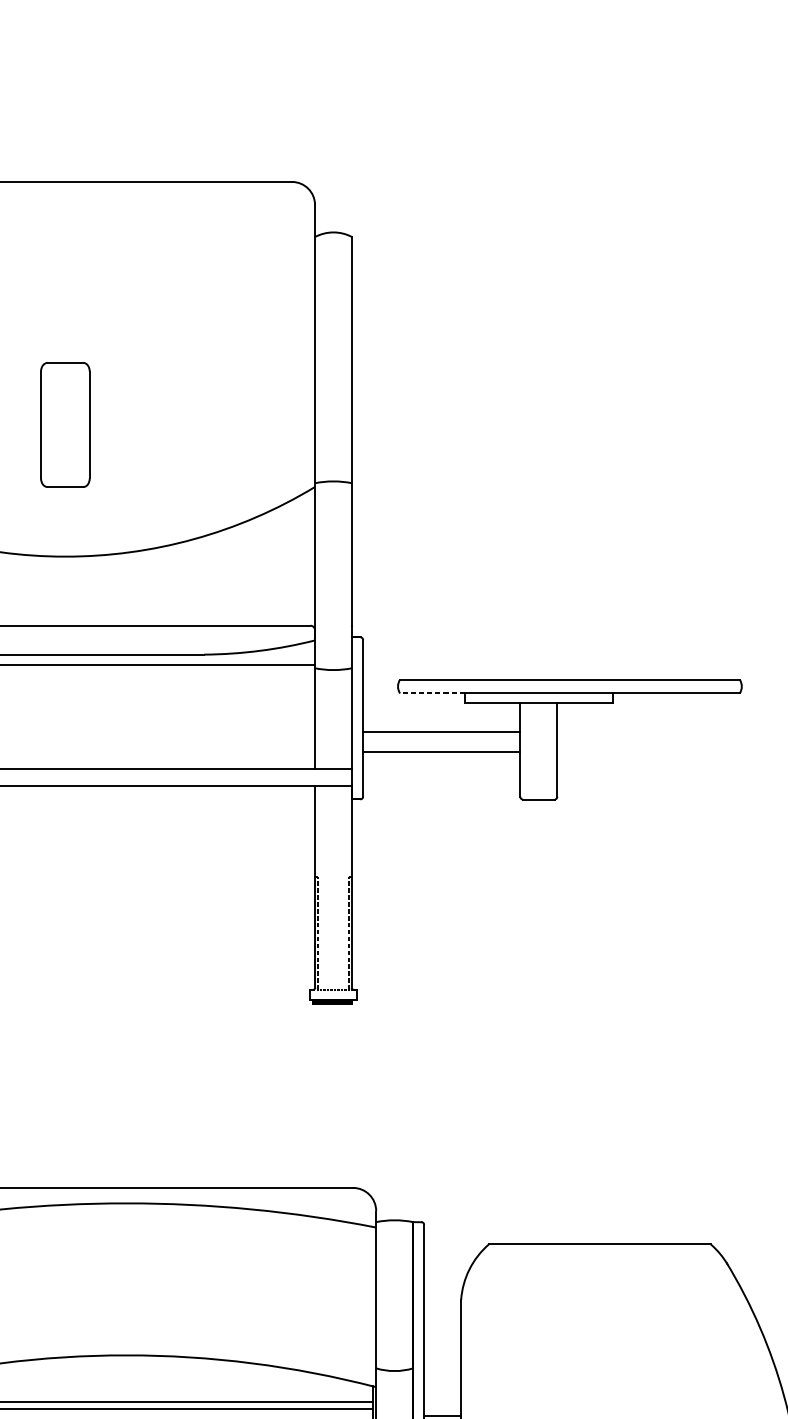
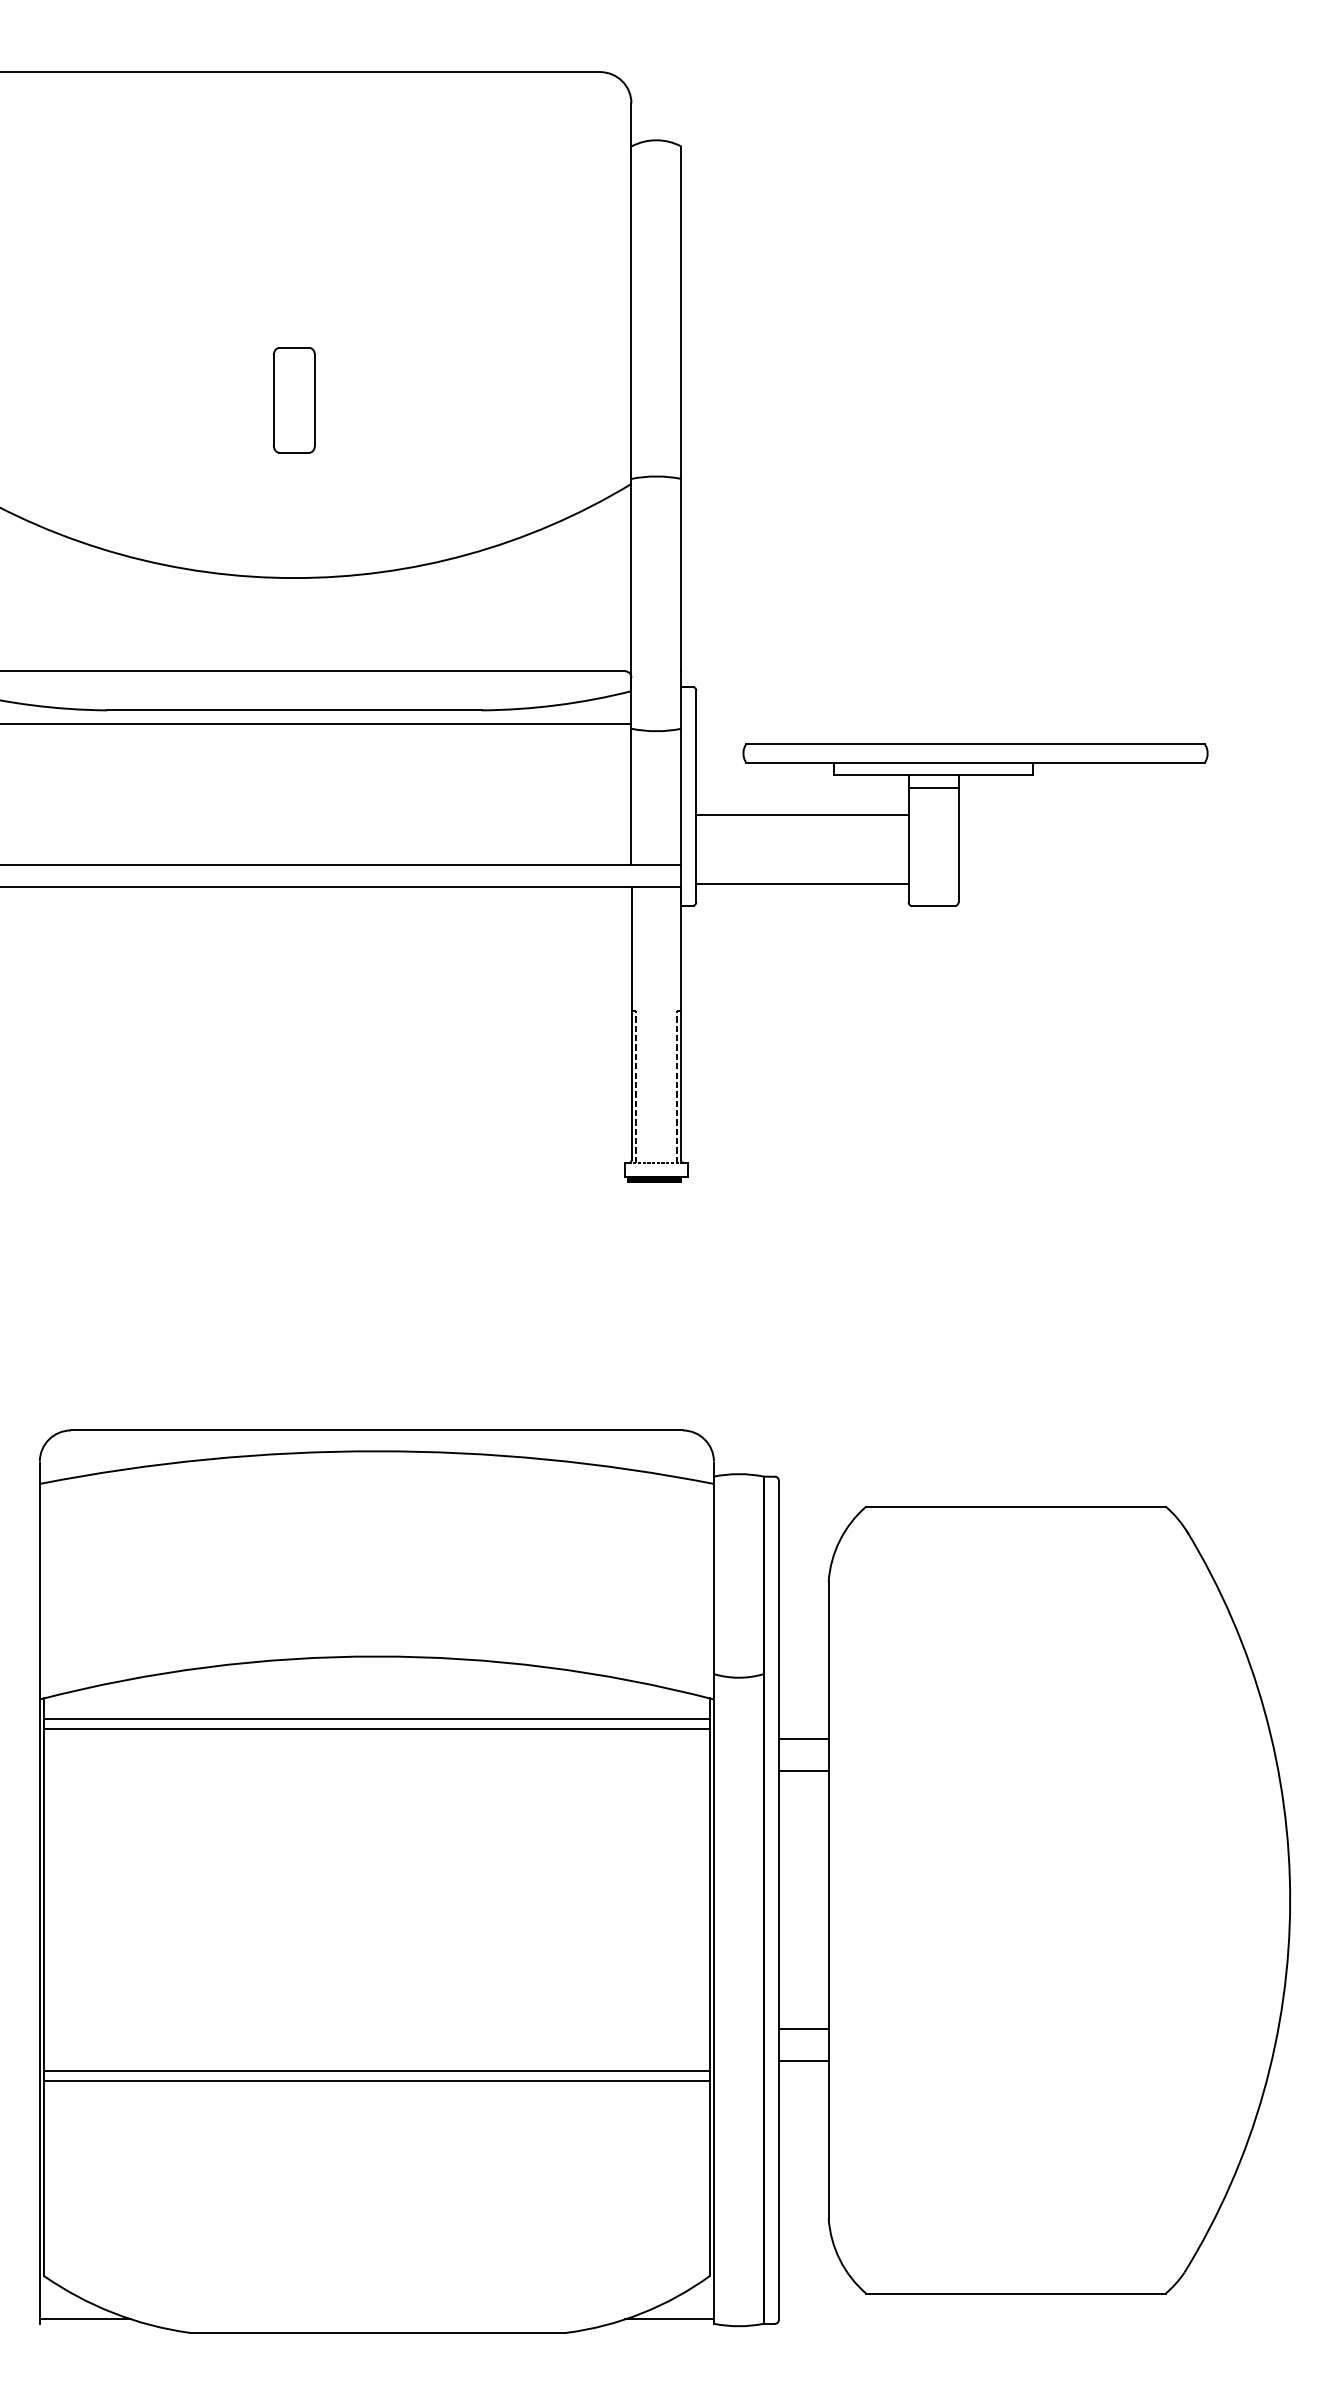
part: (65, 425) -> (294, 400), size x0.62
line: (432, 693) -> (789, 762), dashed -> solid
line: (538, 711) -> (933, 787), added
line: (441, 751) -> (802, 884), moved

